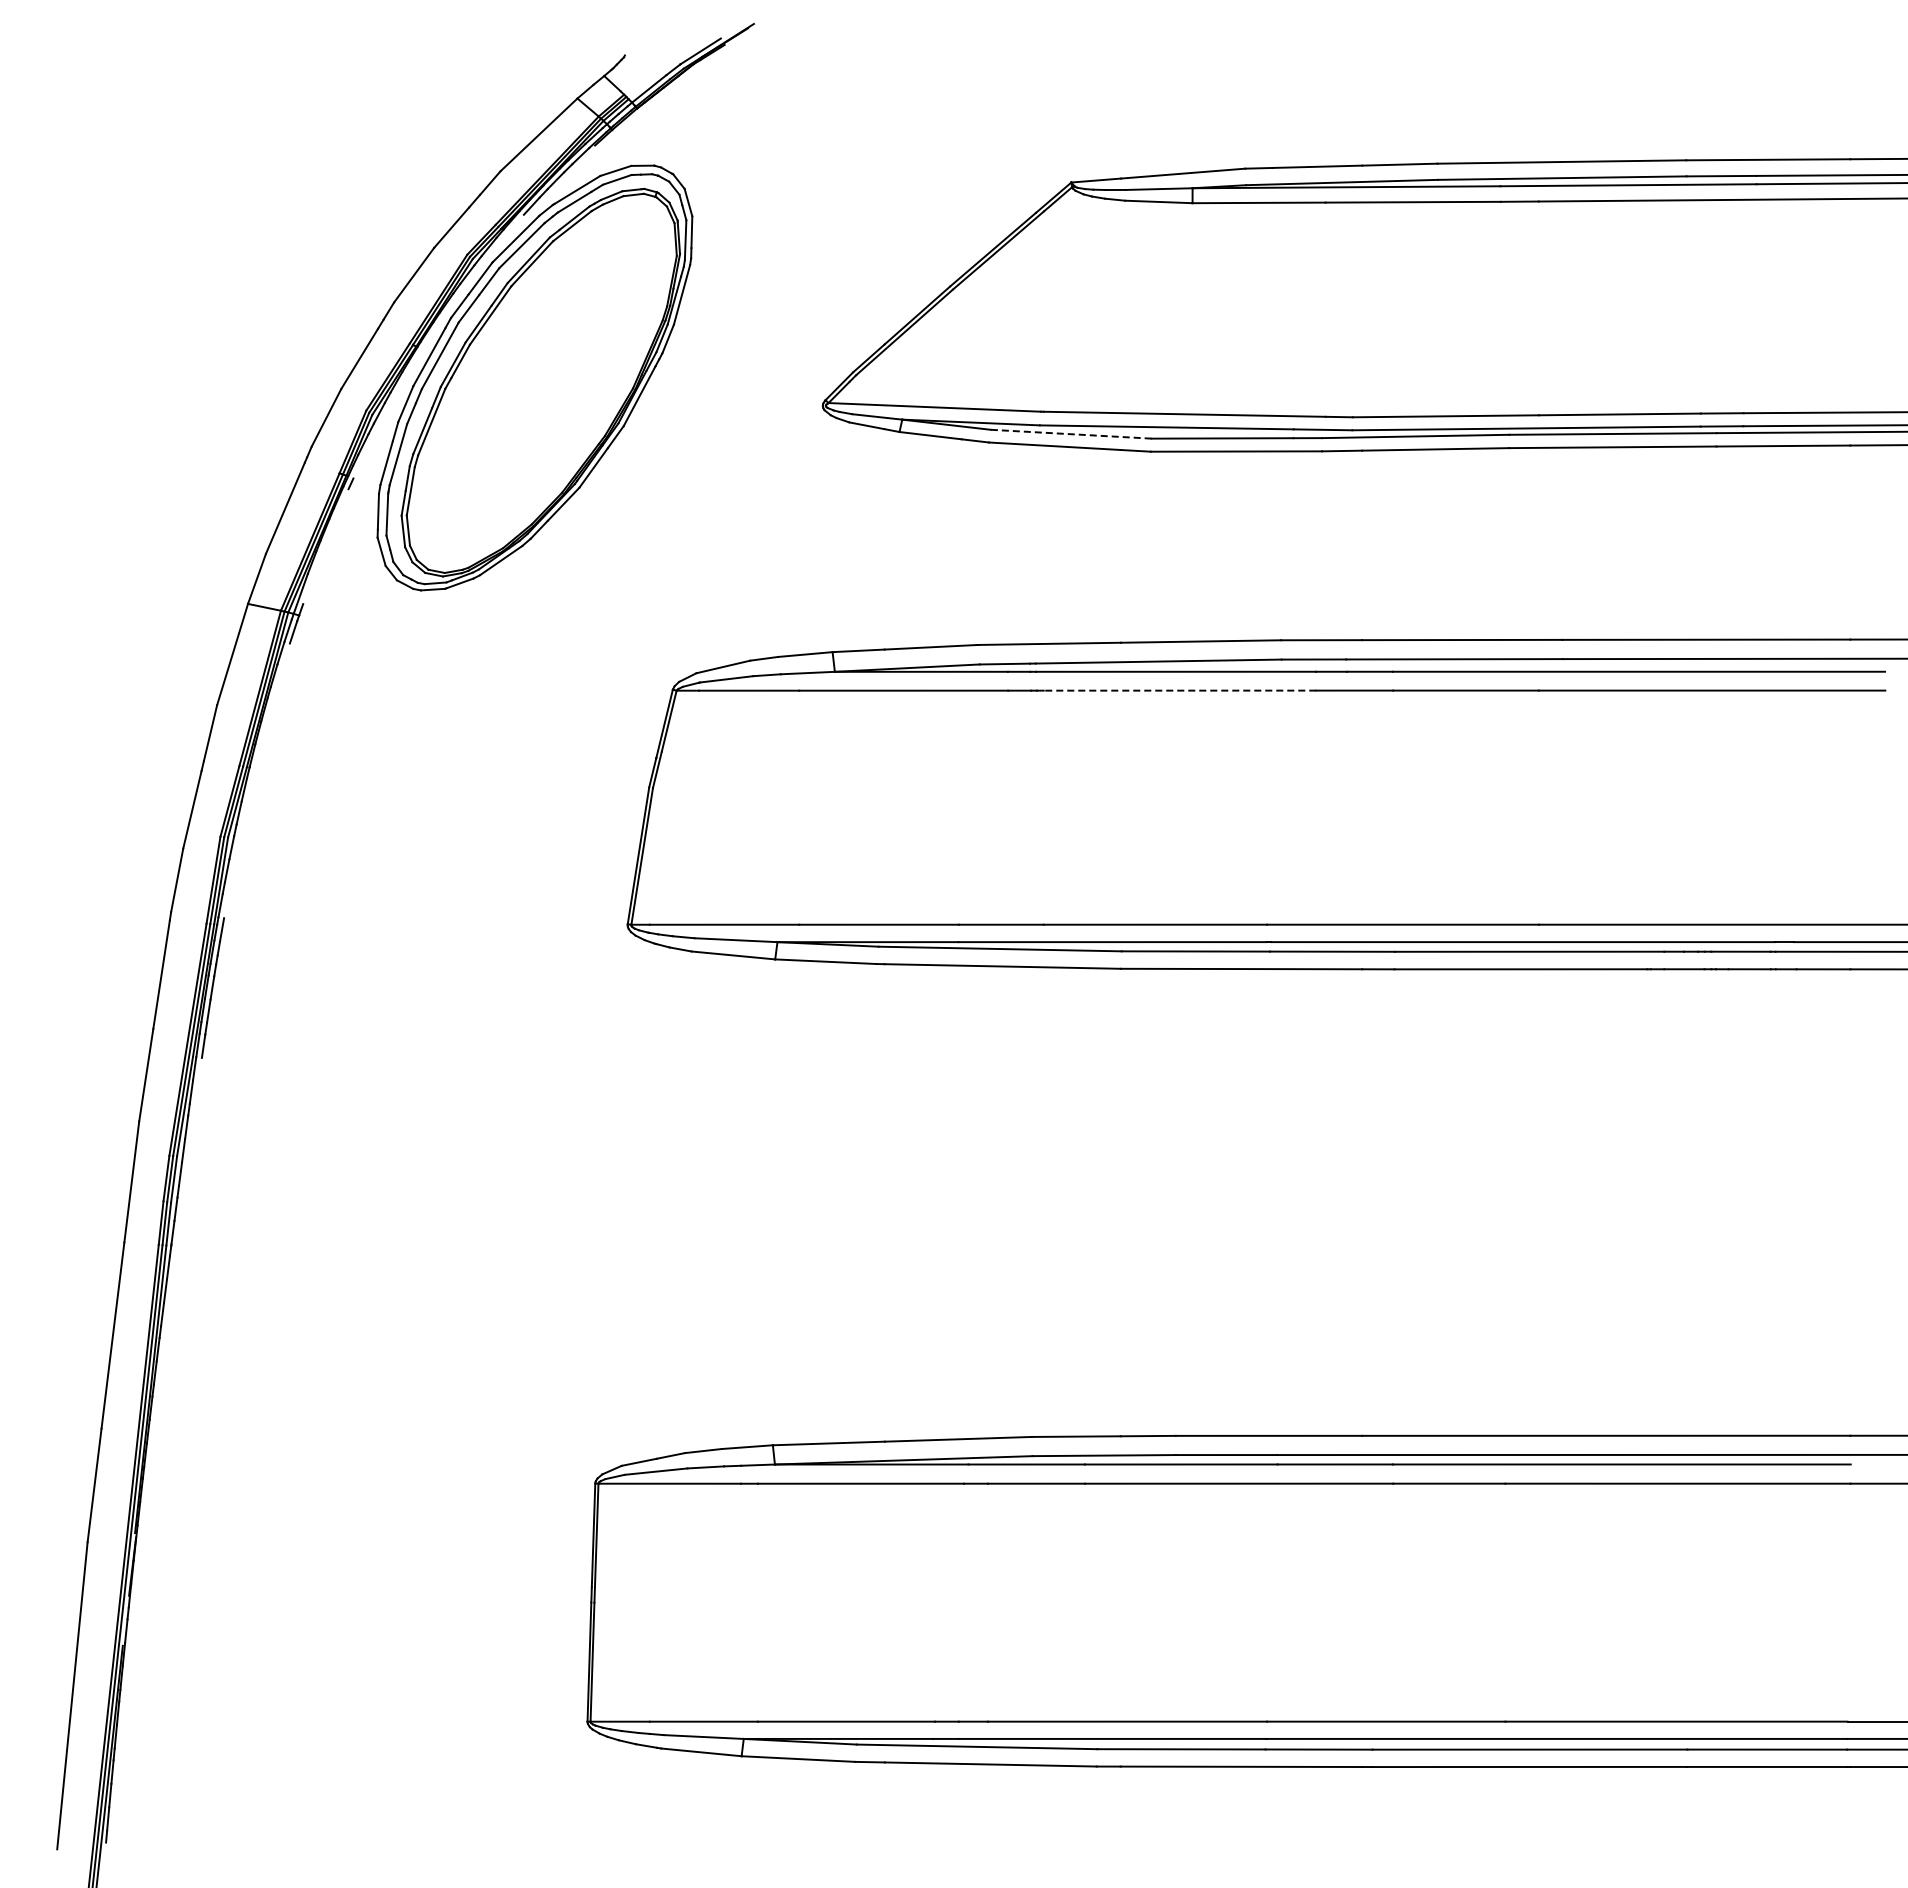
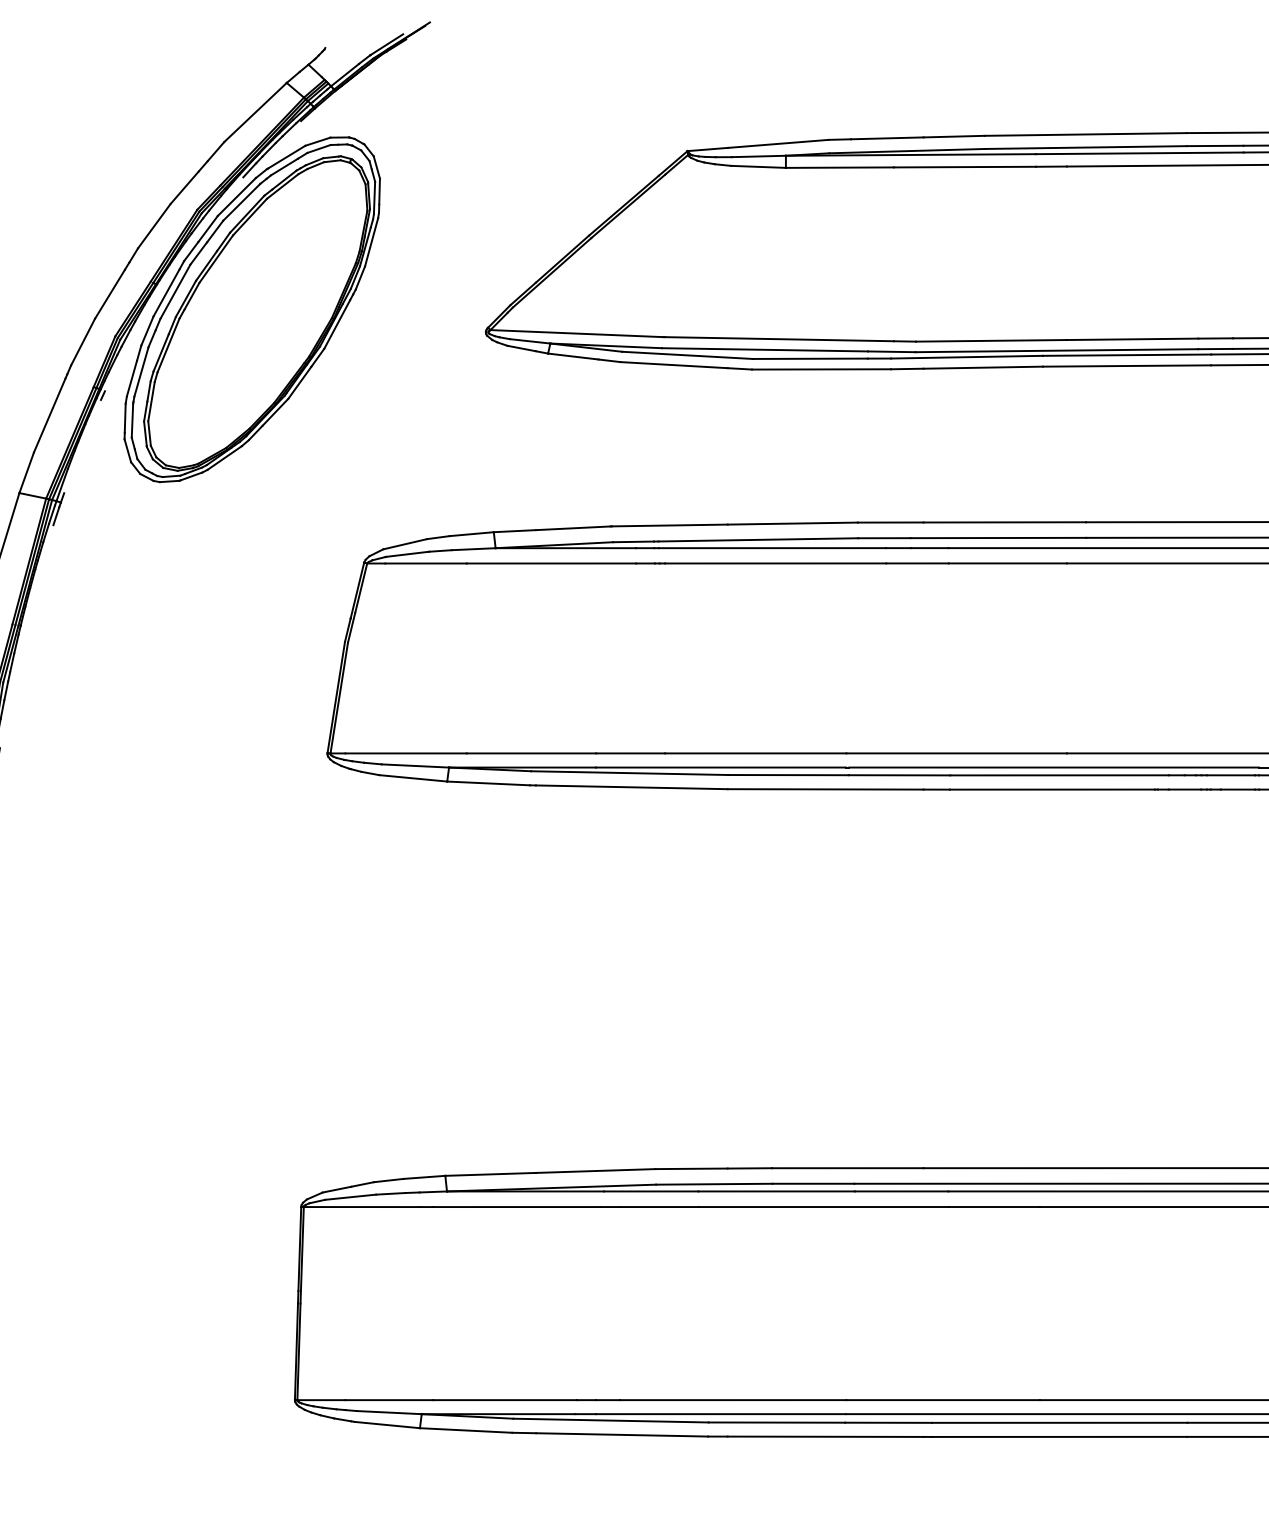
line: (1071, 434) -> (687, 355), dashed -> solid
line: (1179, 690) -> (775, 563), dashed -> solid

